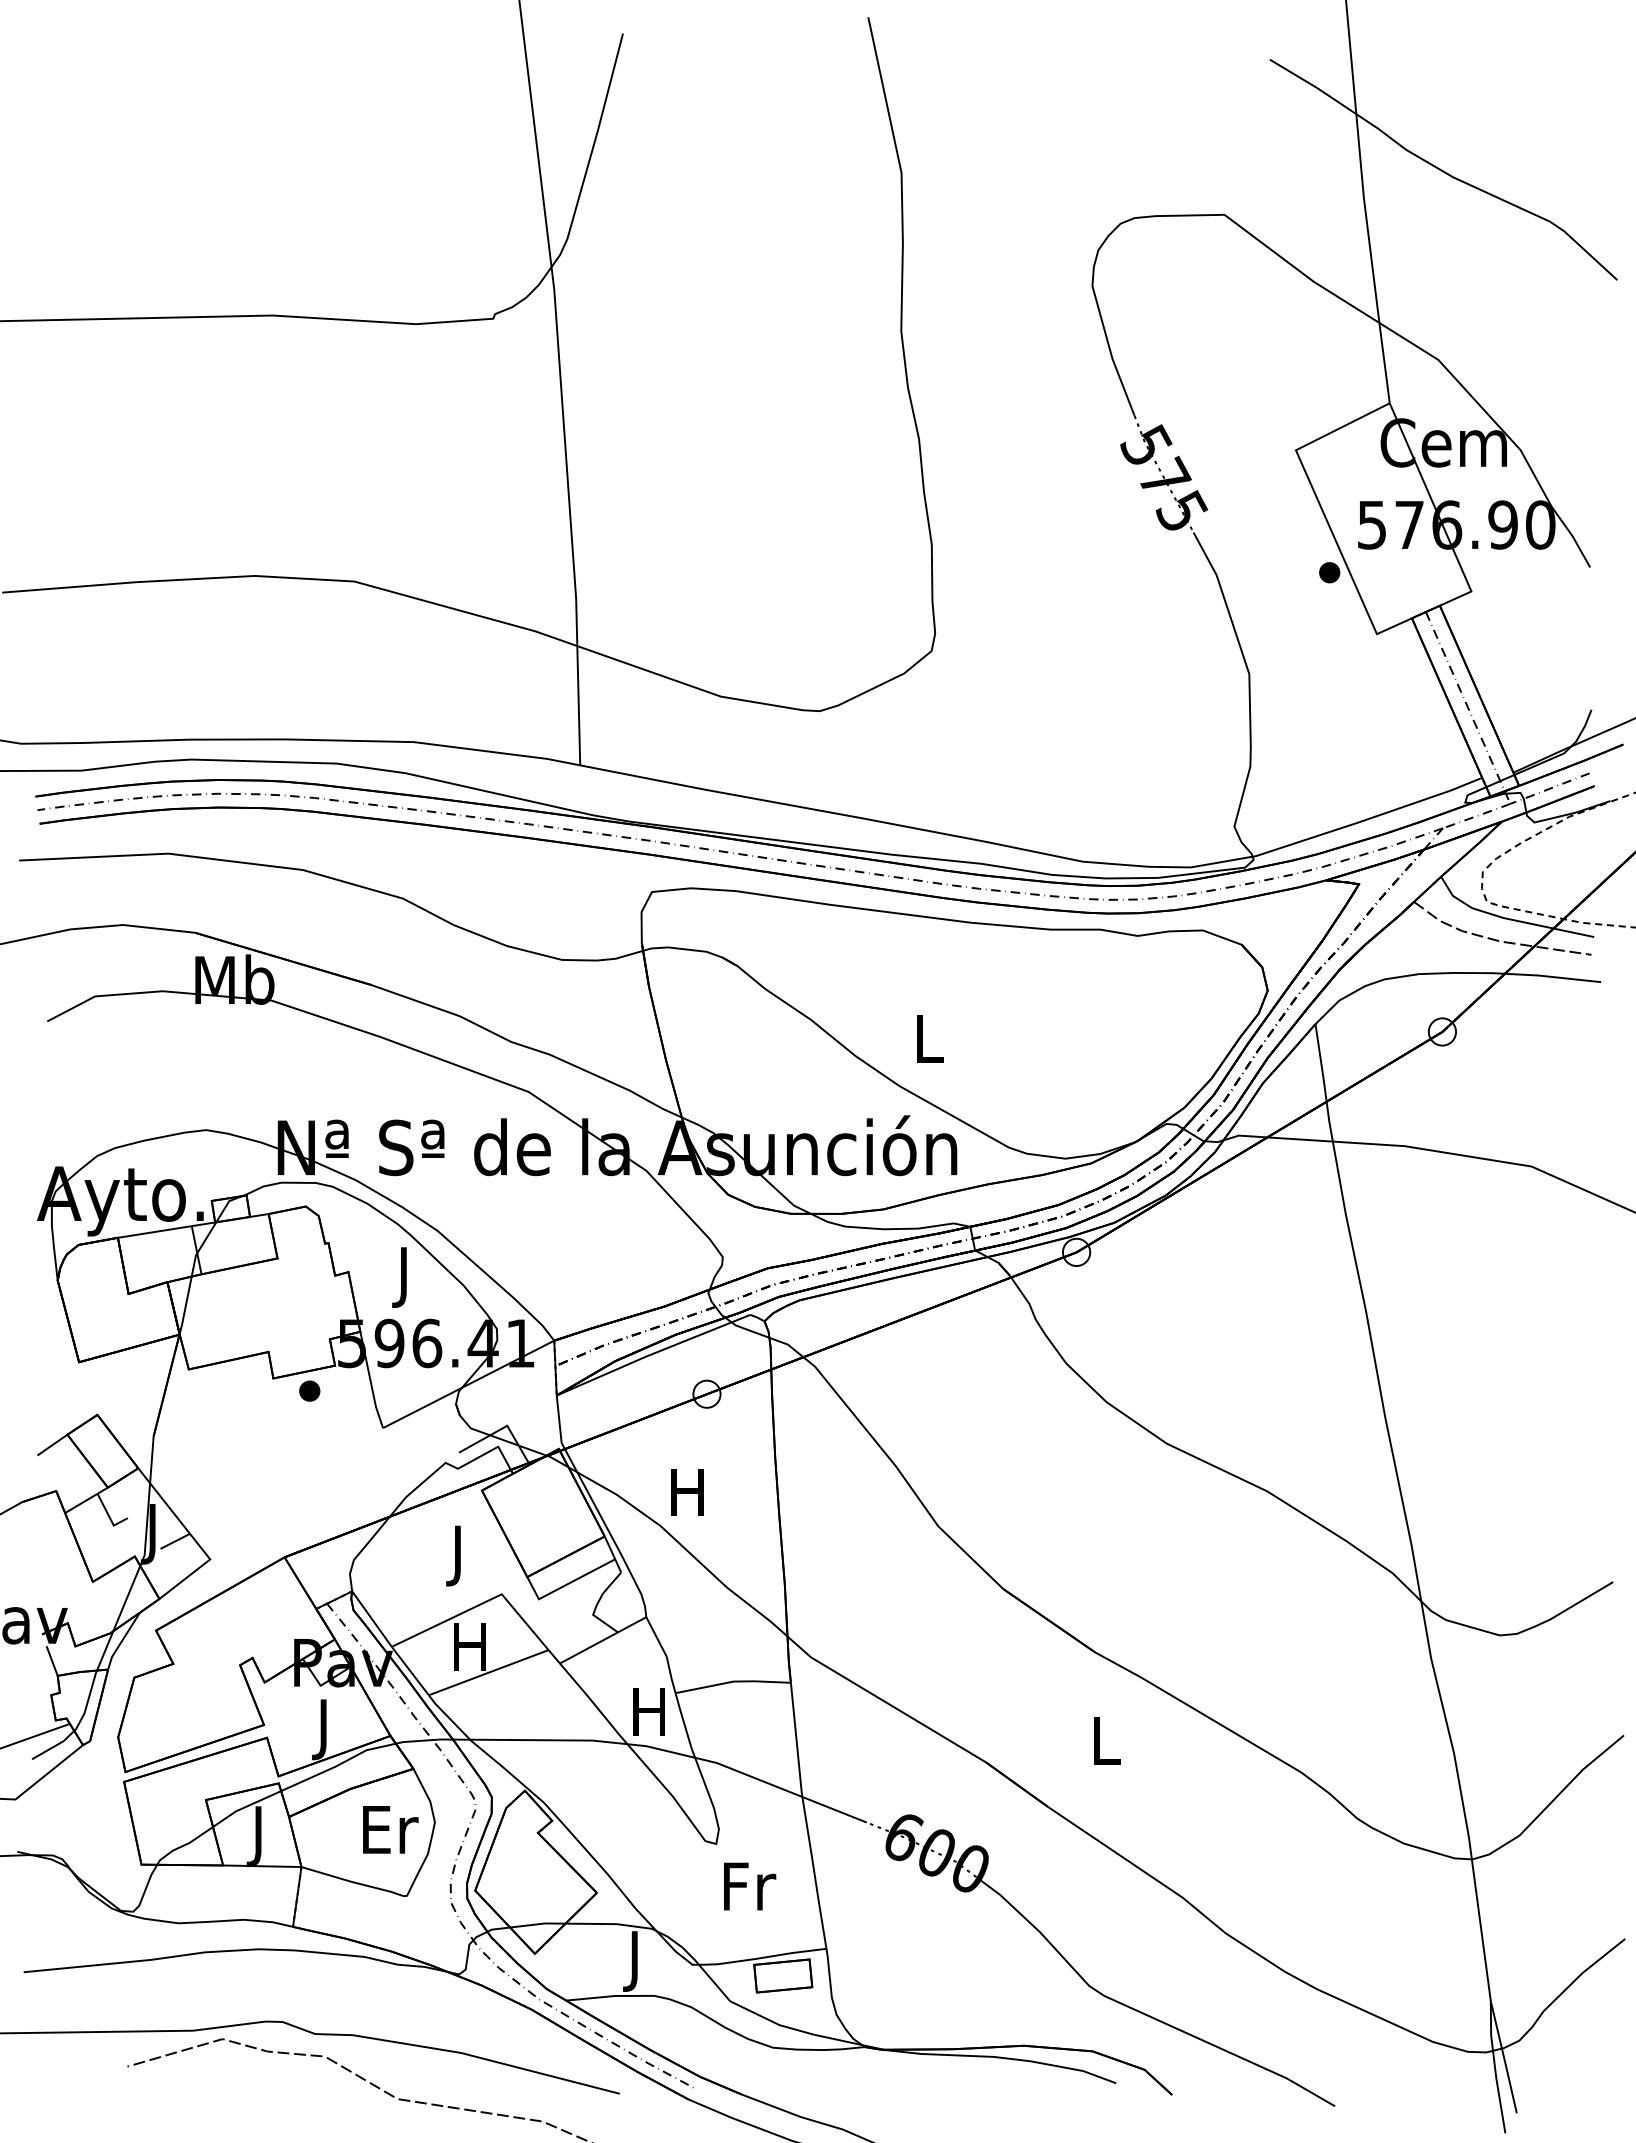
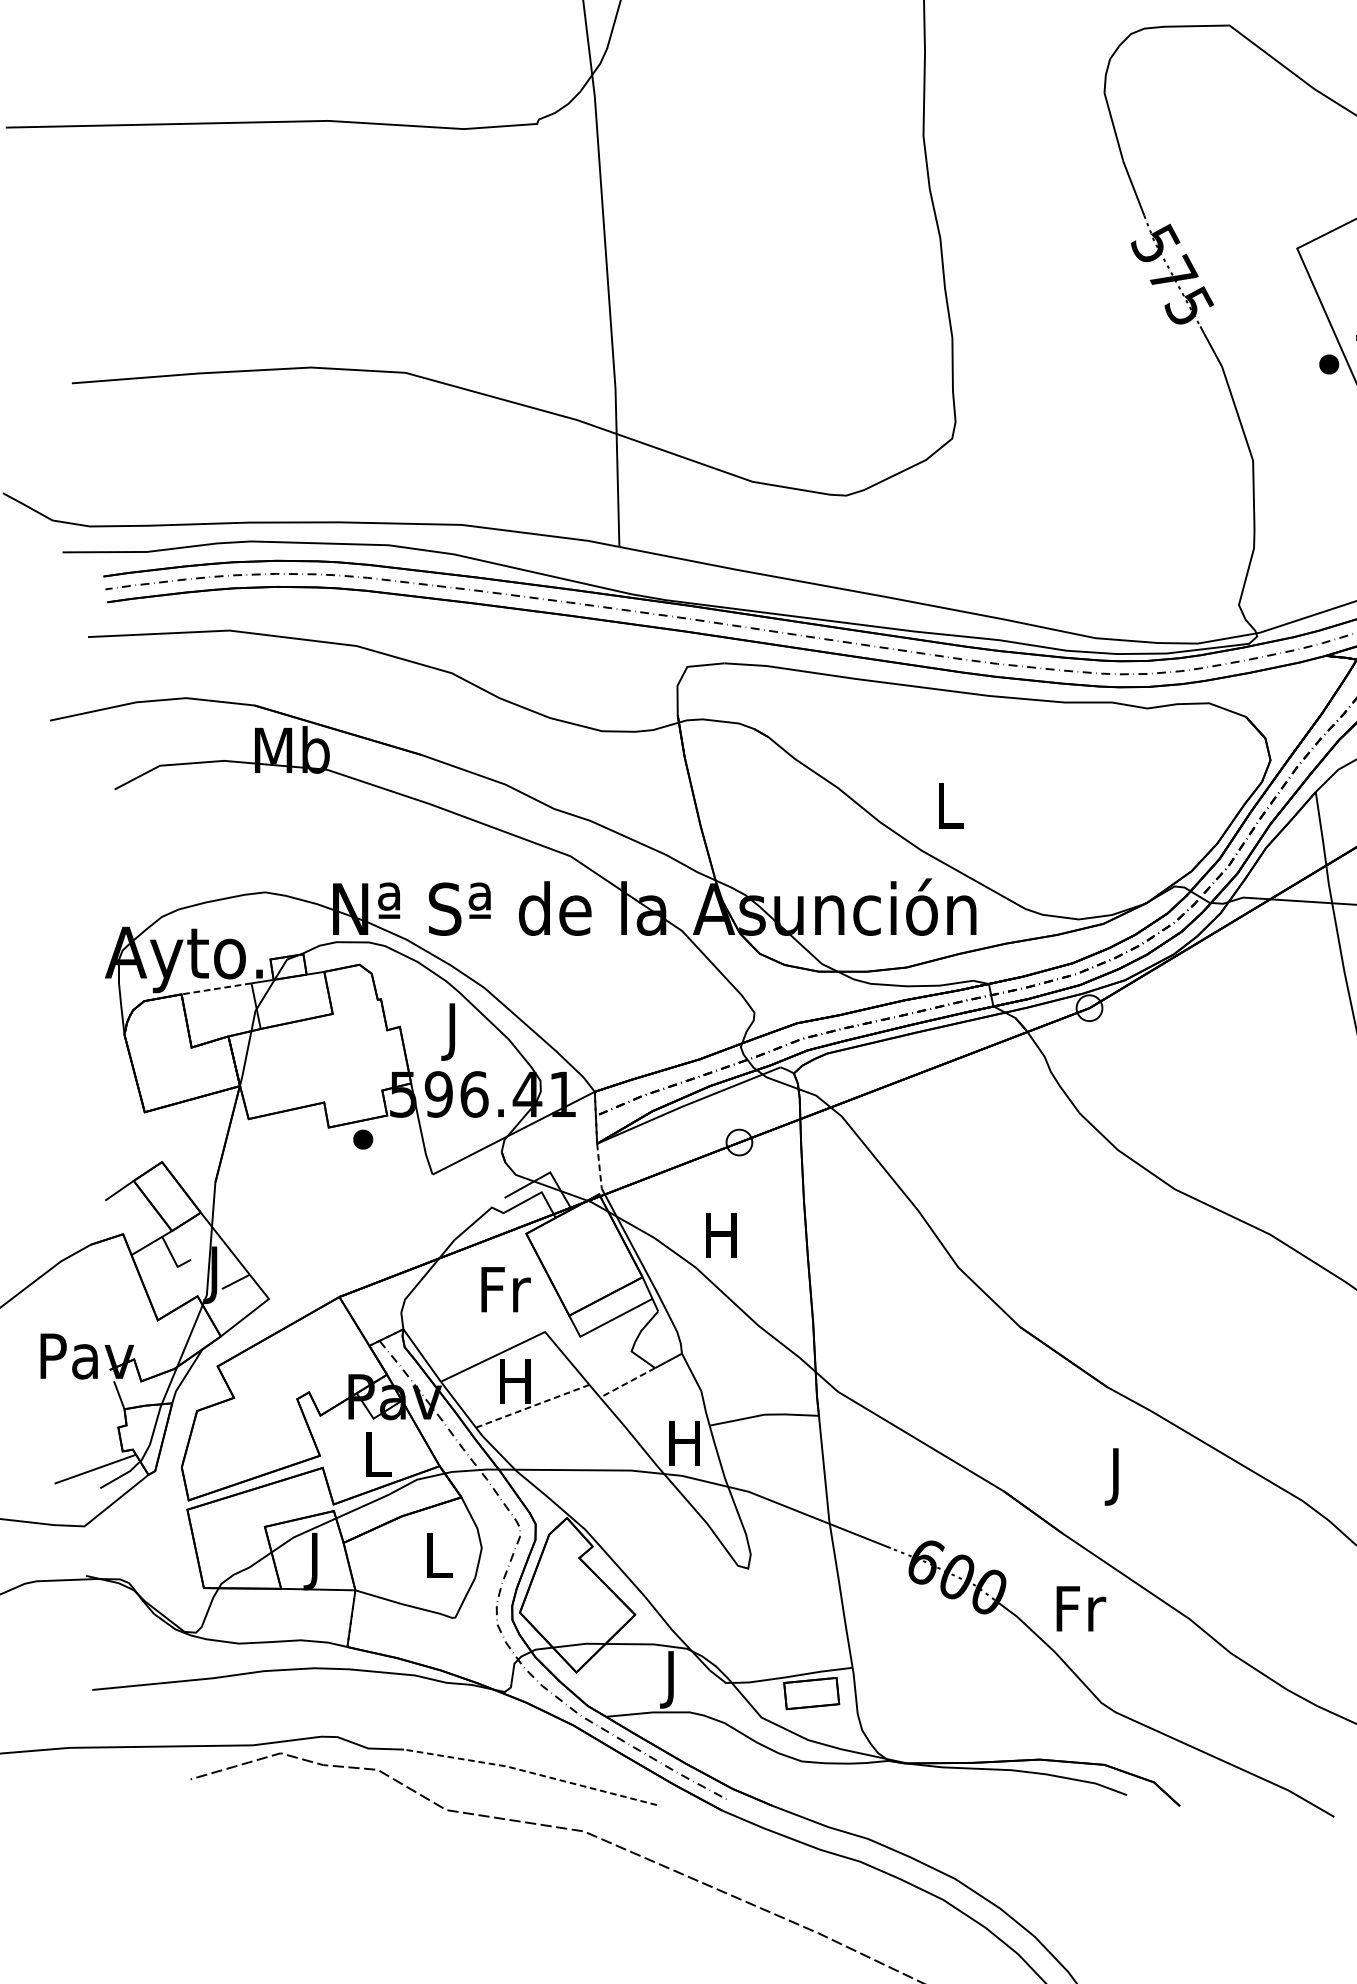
line: (154, 1232) -> (216, 989), solid -> dashed
line: (559, 1419) -> (599, 1166), solid -> dashed
text: (460, 1555) -> (506, 1295), J -> Fr
line: (588, 1647) -> (627, 1382), solid -> dashed
line: (489, 1672) -> (533, 1406), solid -> dashed
text: (325, 1729) -> (378, 1460), J -> L
text: (1106, 1747) -> (1117, 1477), L -> J
text: (390, 1829) -> (439, 1554), Er -> L
text: (750, 1886) -> (1081, 1608), moved
line: (486, 2059) -> (530, 1772), solid -> dashed

